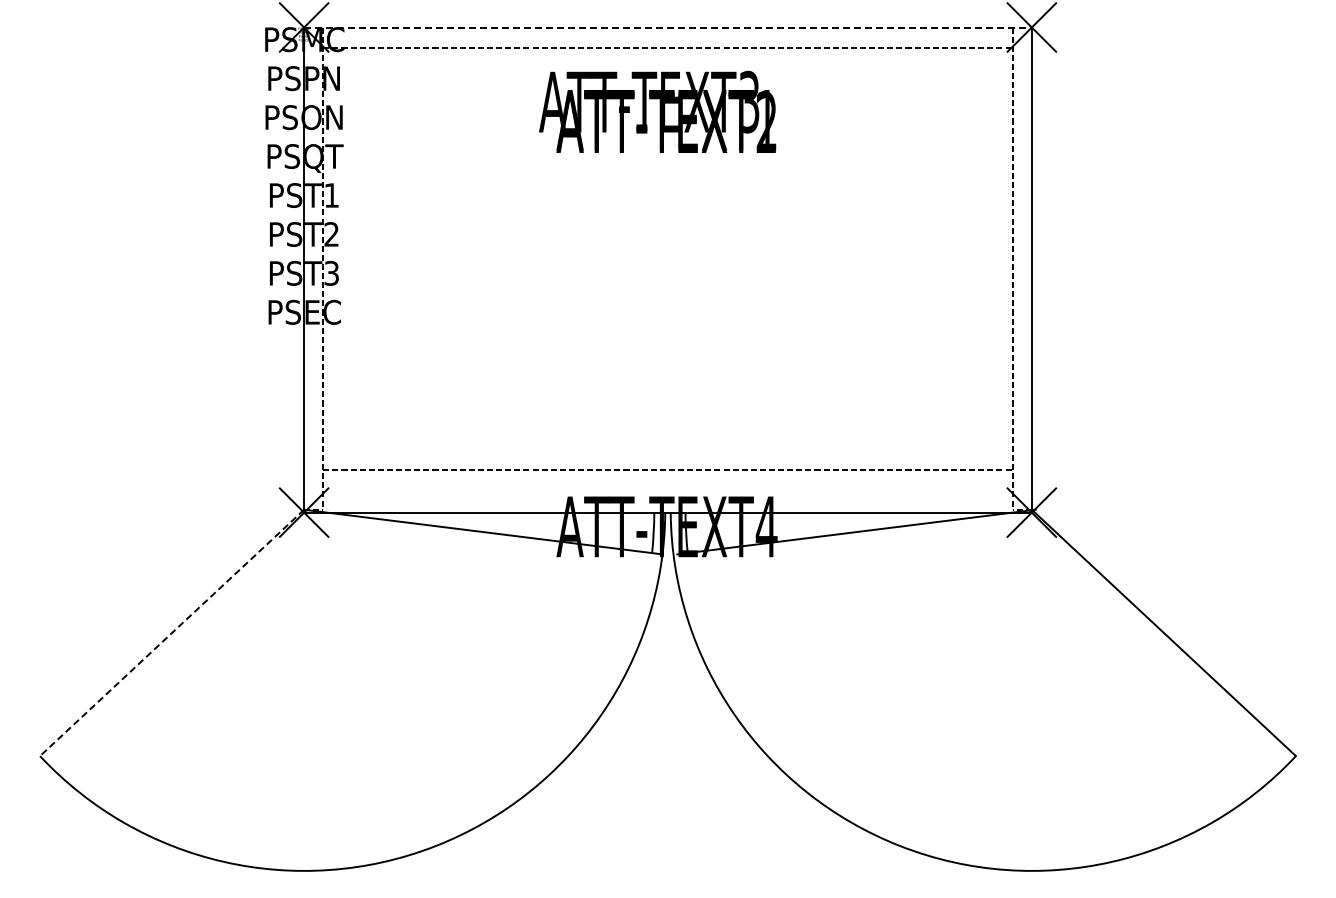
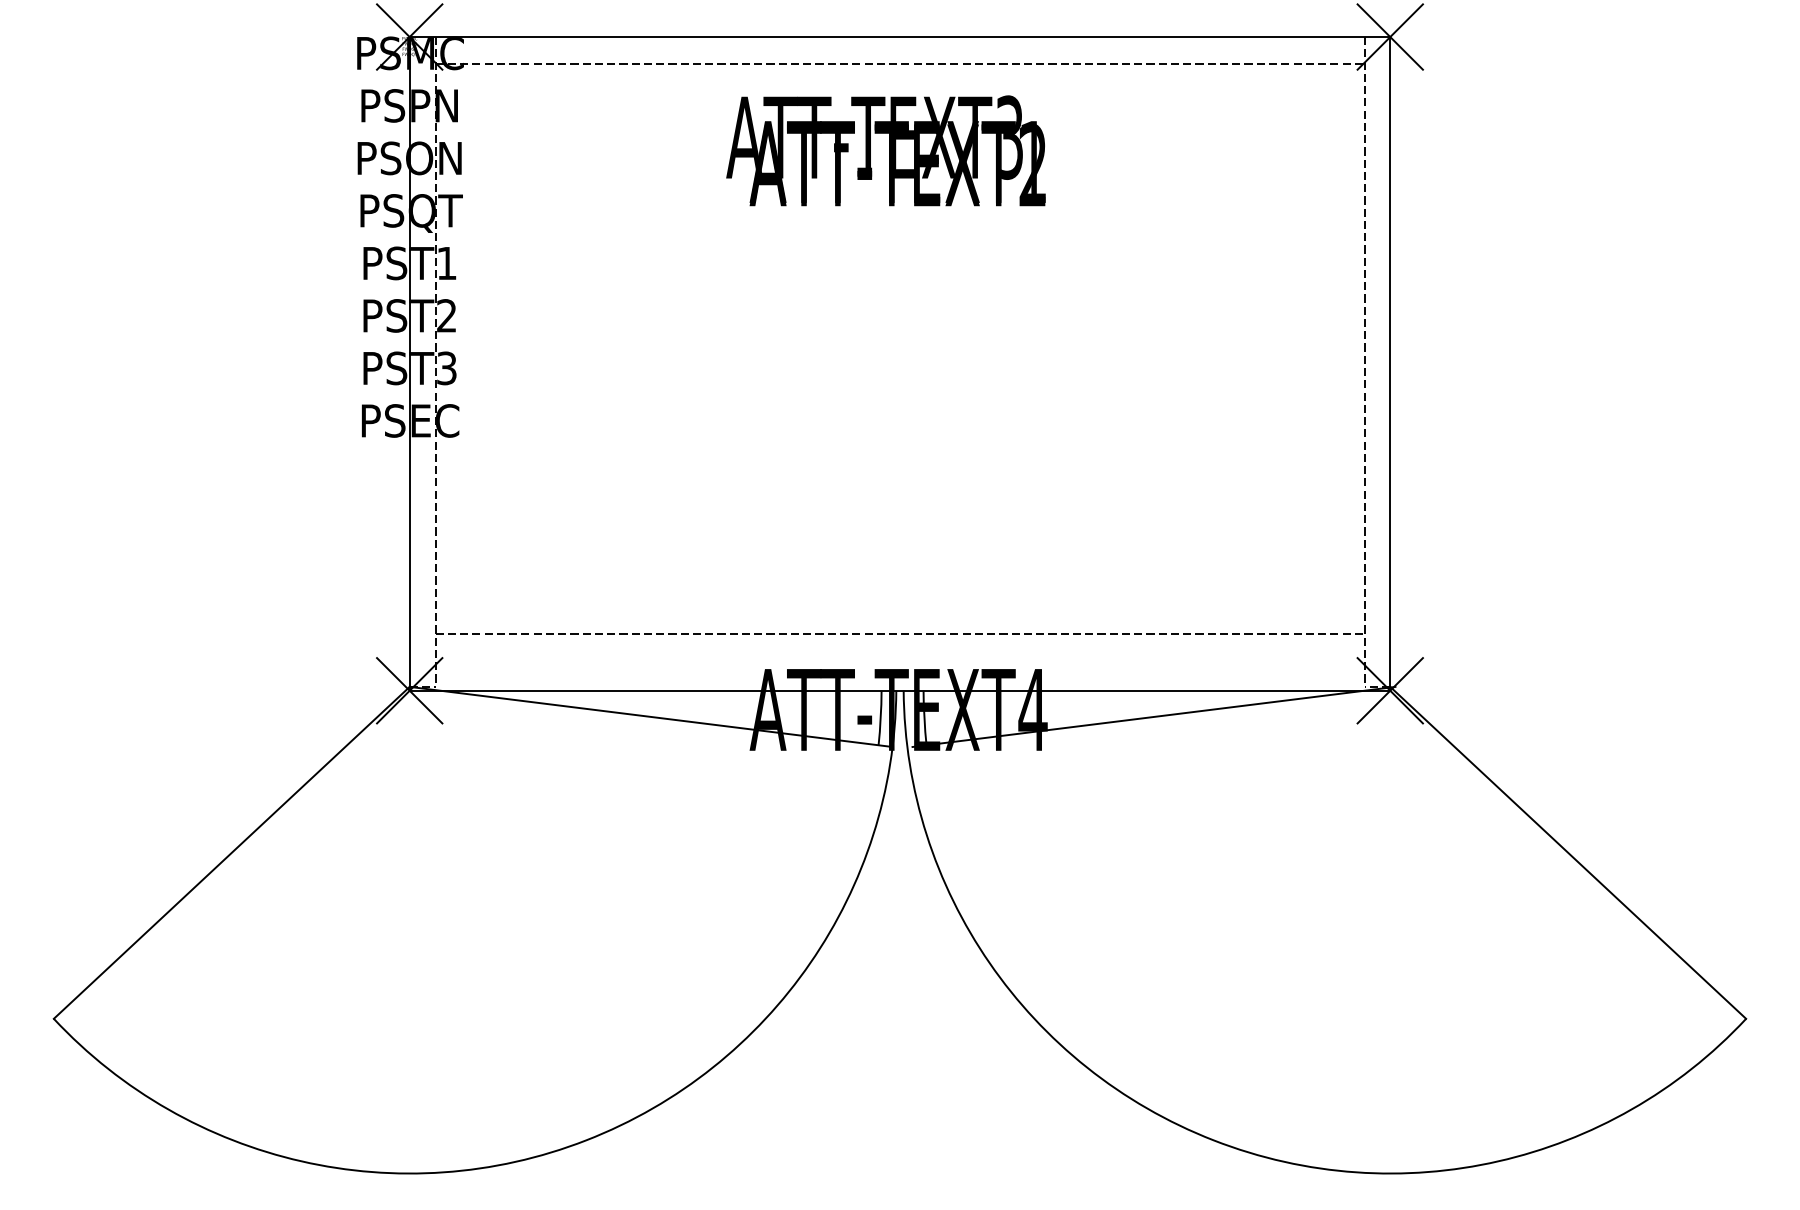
line: (668, 27) -> (900, 37), dashed -> solid
line: (172, 632) -> (232, 852), dashed -> solid

